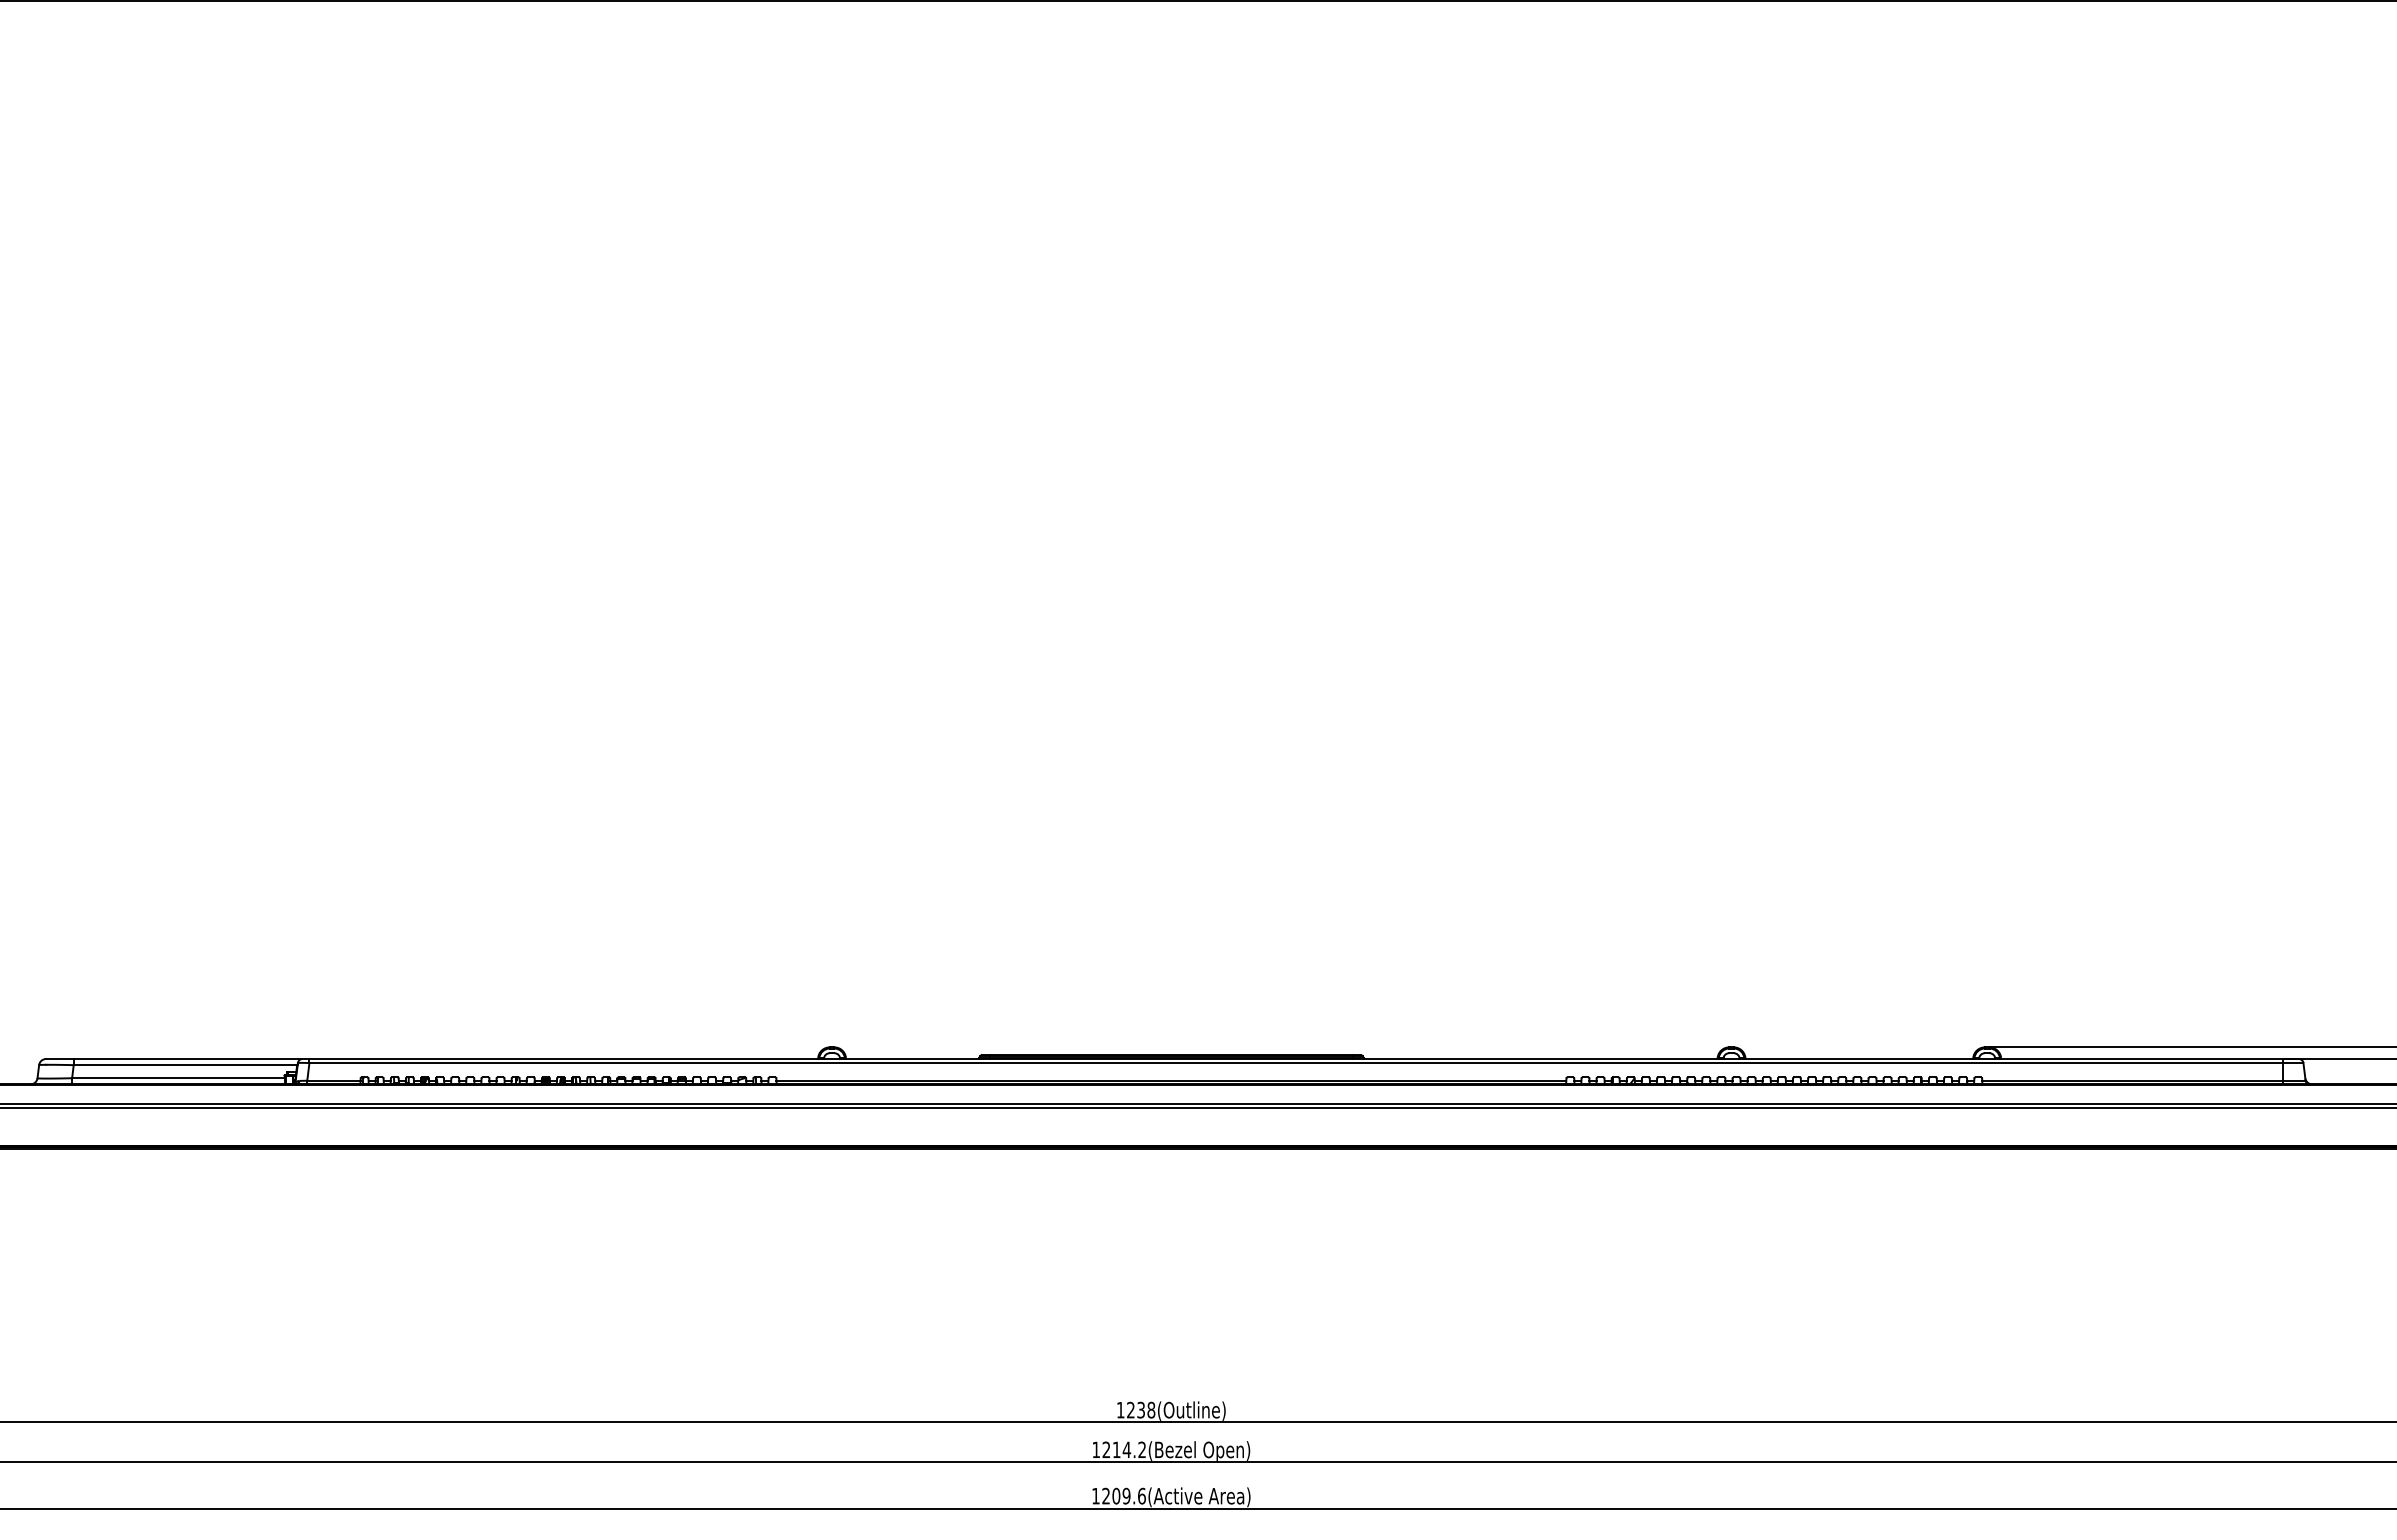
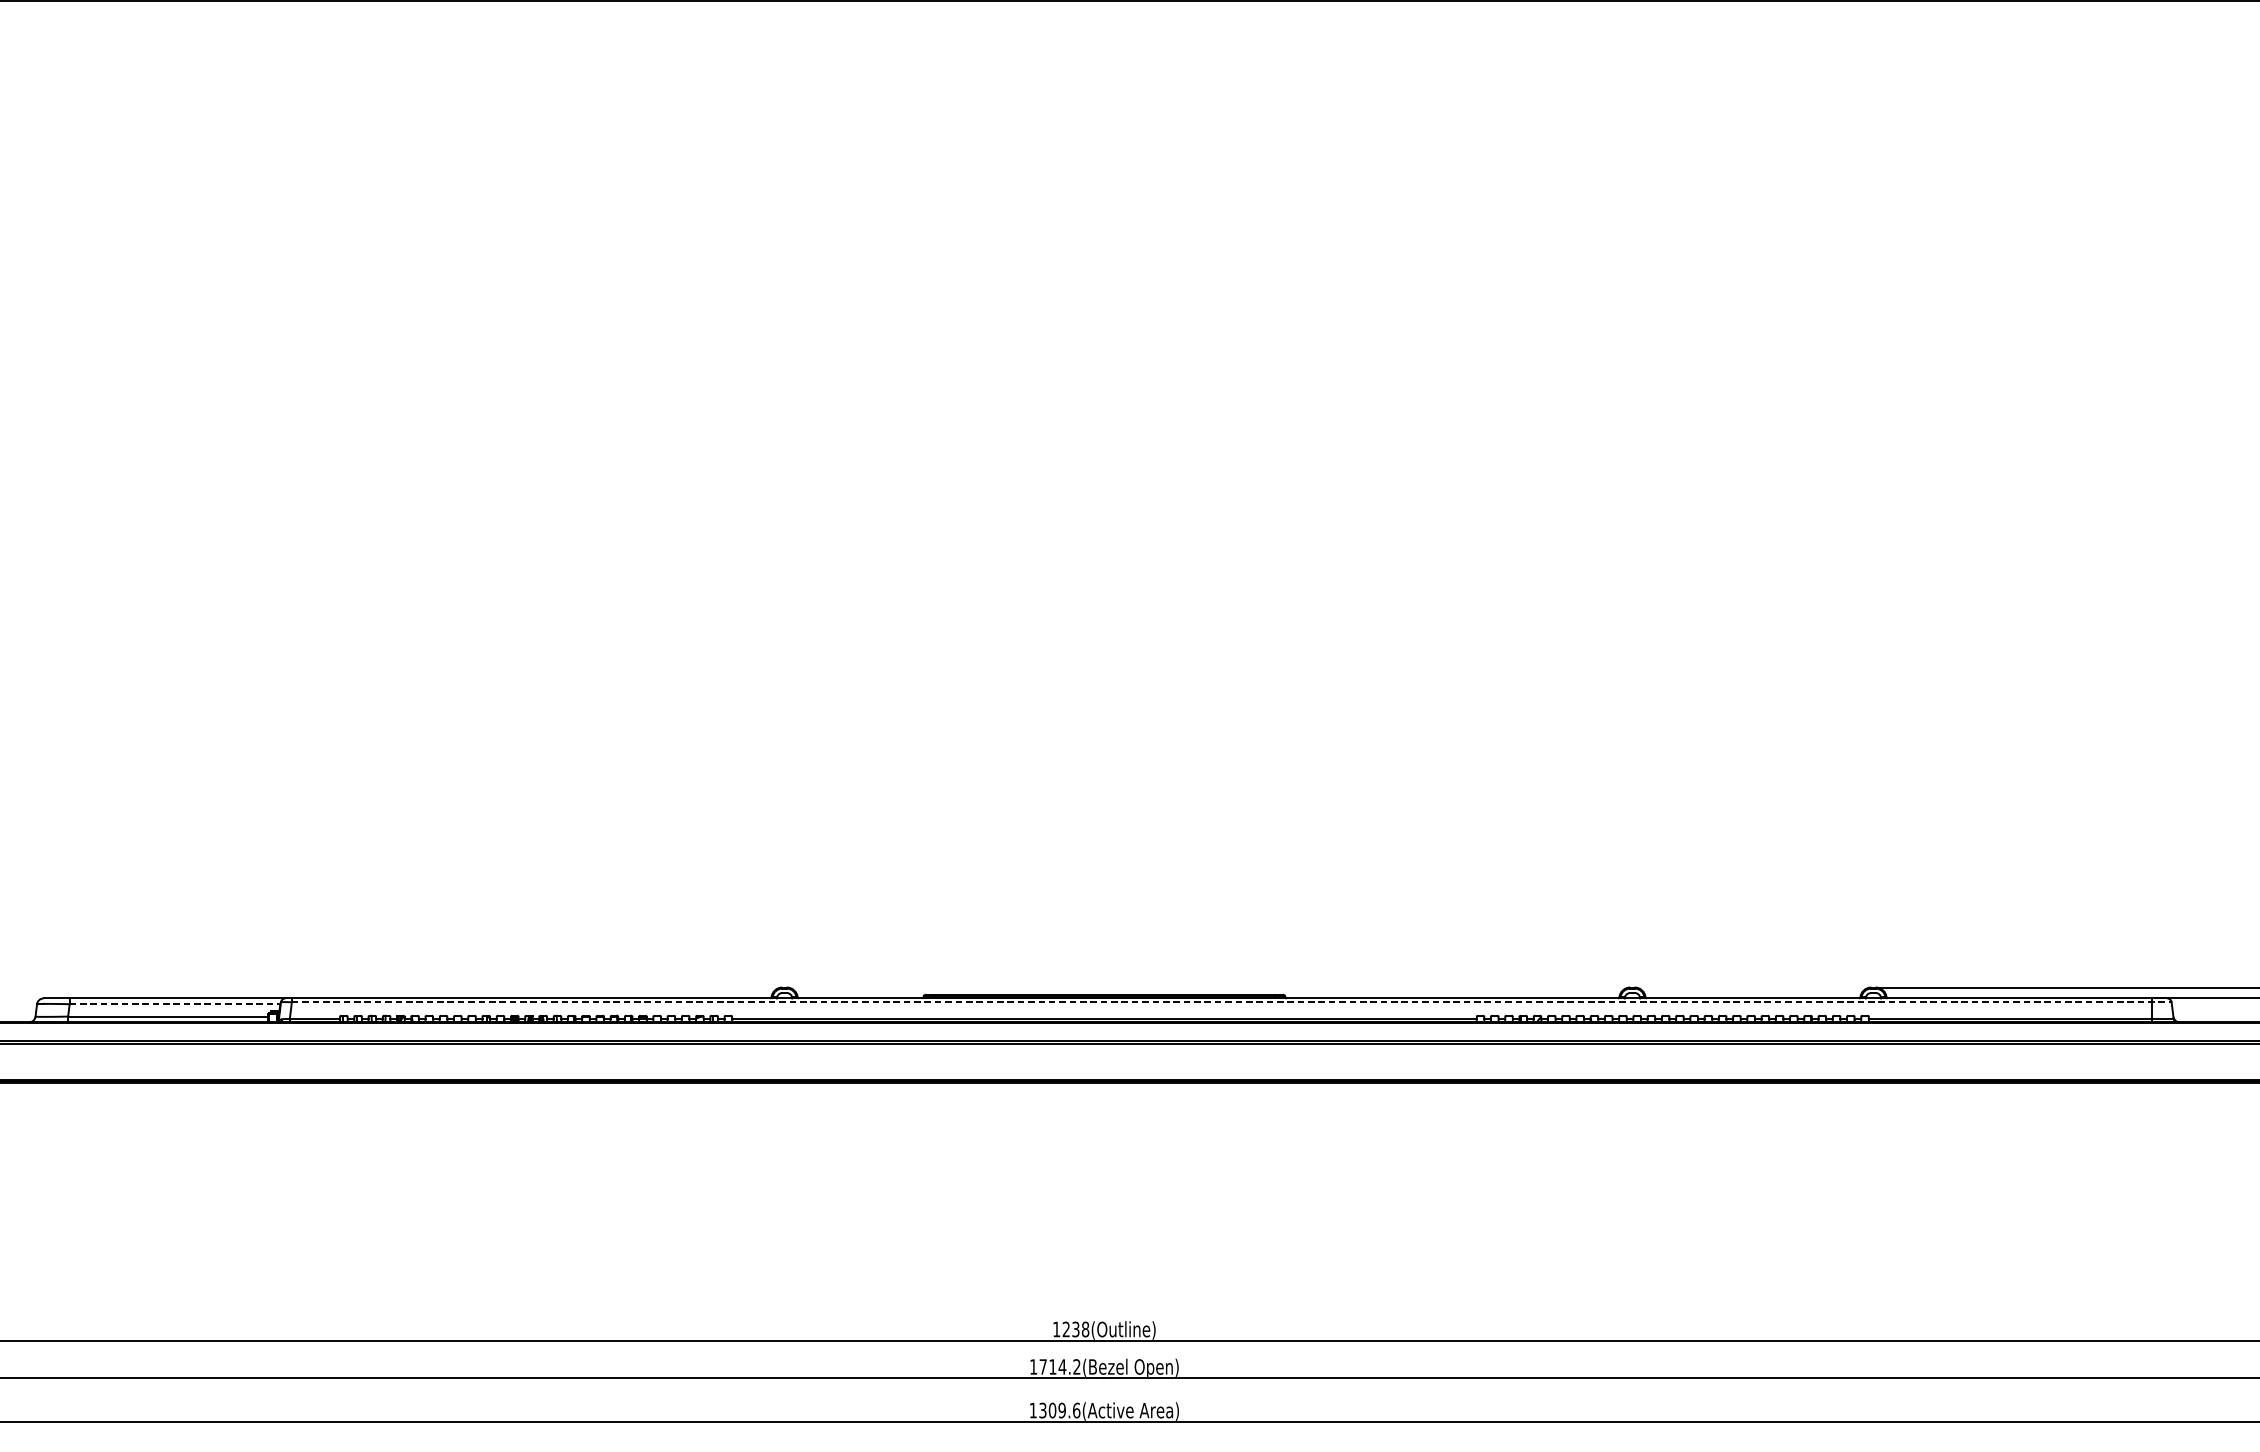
line: (1306, 1063) -> (1231, 1002), solid -> dashed
line: (185, 1065) -> (175, 1004), solid -> dashed
text: (1106, 1449) -> (1043, 1366), 1214.2(Bezel -> 1714.2(Bezel
text: (1105, 1496) -> (1042, 1410), 1209.6(Active -> 1309.6(Active

